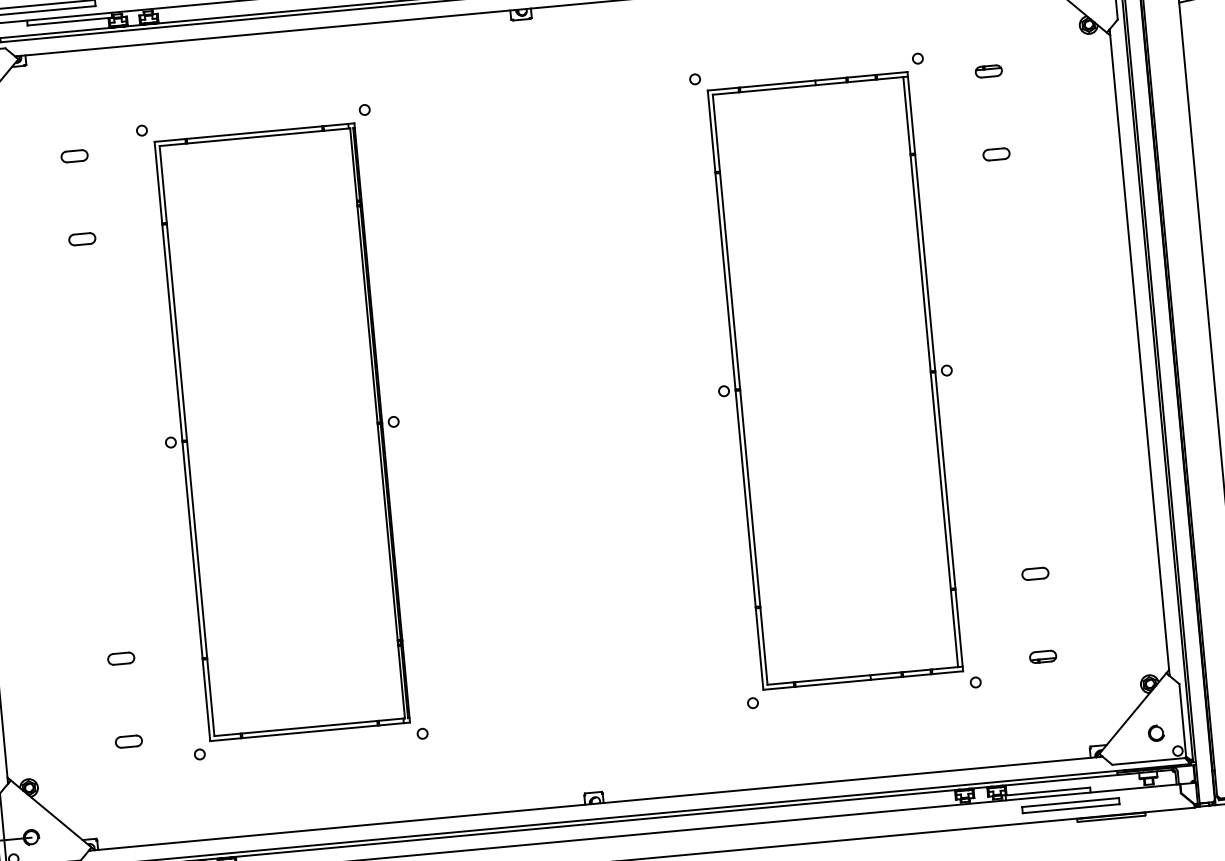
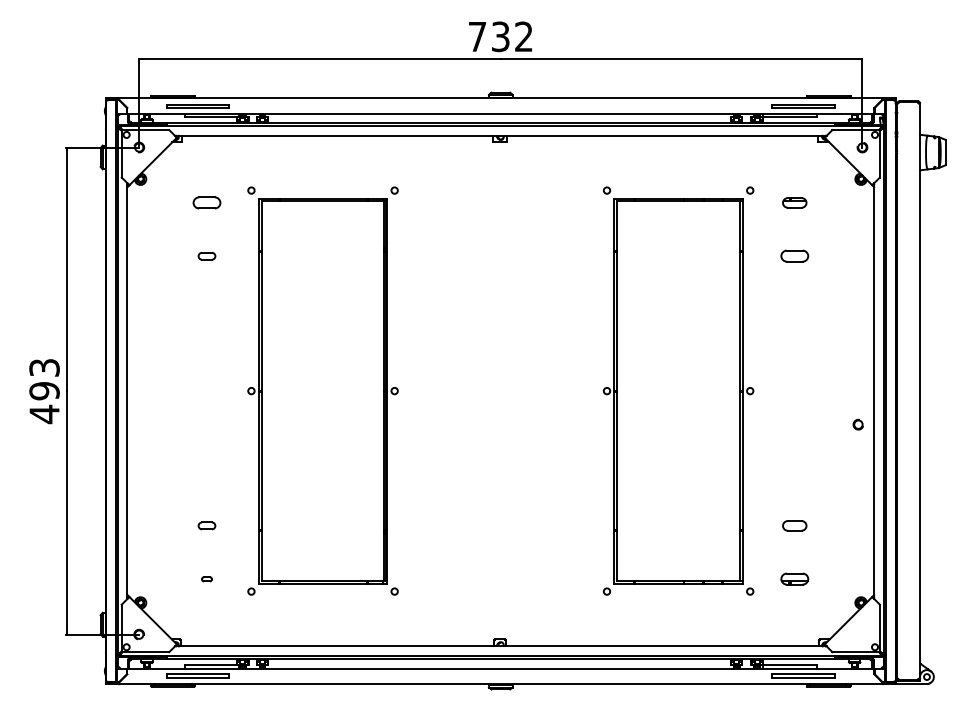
part: (988, 70) -> (794, 202), size x1.4
part: (996, 154) -> (794, 256), size x1.6
part: (73, 155) -> (206, 202), size x1.6
part: (1035, 573) -> (794, 525), size x1.4
part: (1042, 657) -> (794, 579), size x1.6
part: (1155, 733) -> (857, 424), moved
part: (128, 742) -> (206, 579), size x0.6

